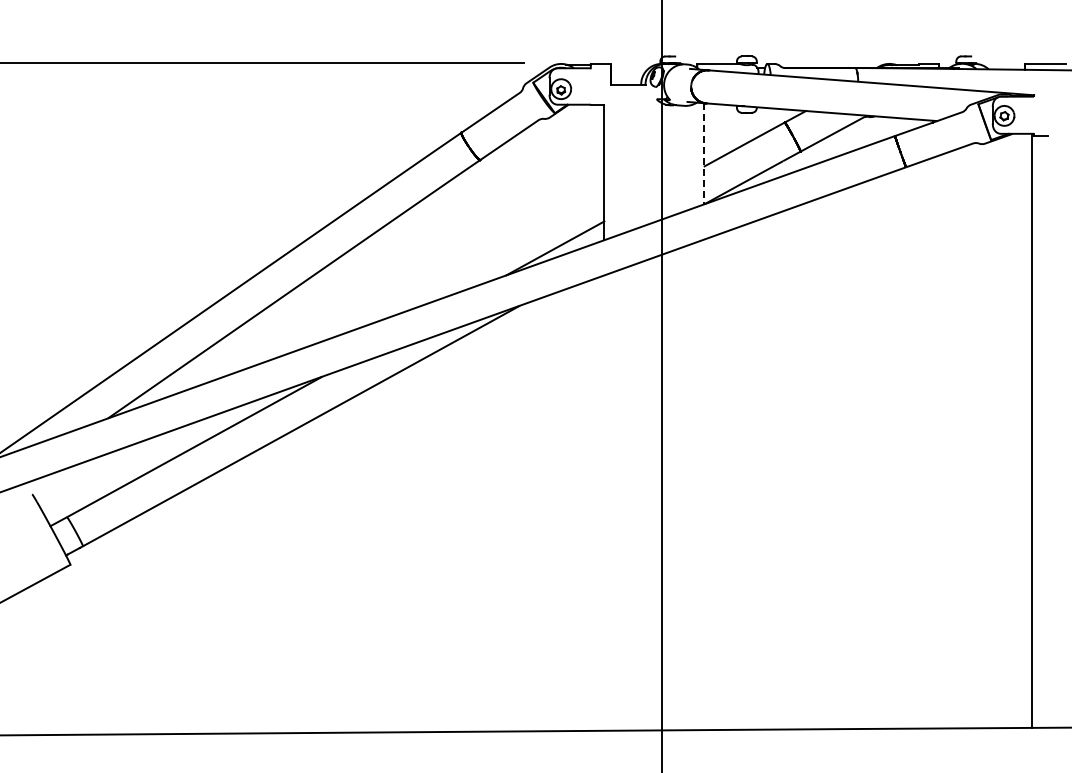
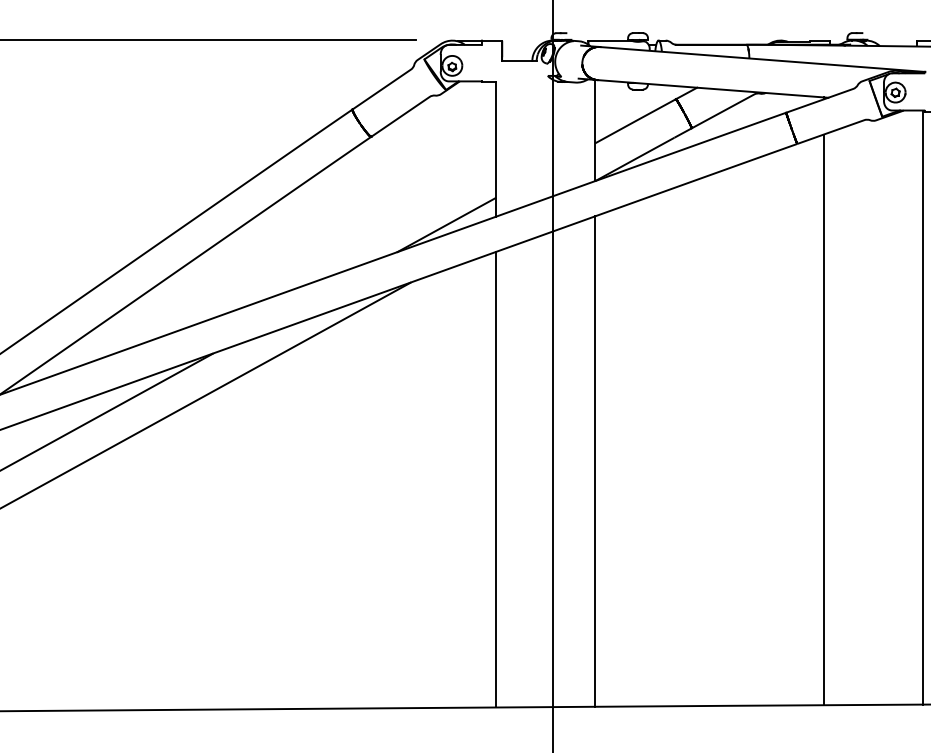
line: (703, 153) -> (594, 130), dashed -> solid
line: (932, 442) -> (823, 419), added
line: (703, 484) -> (594, 461), added
line: (604, 502) -> (495, 479), added

